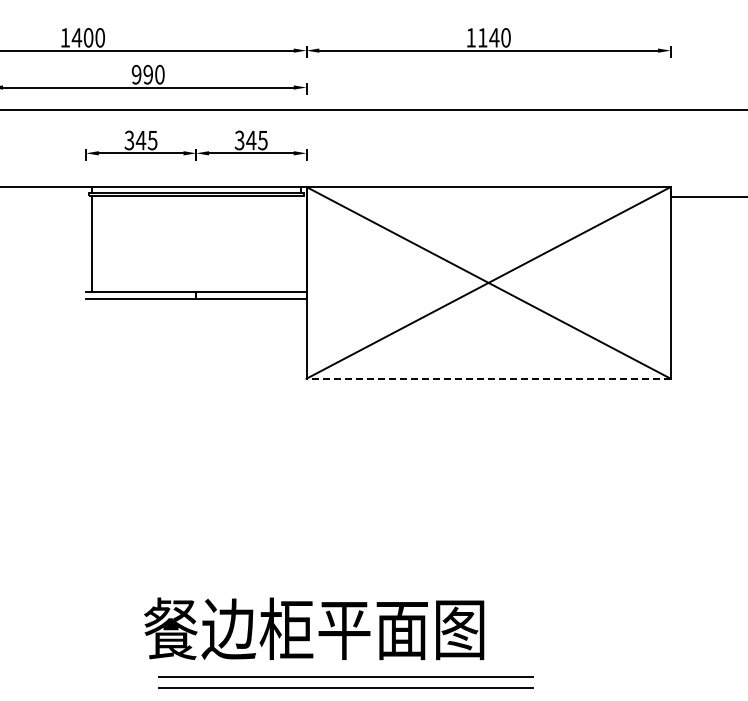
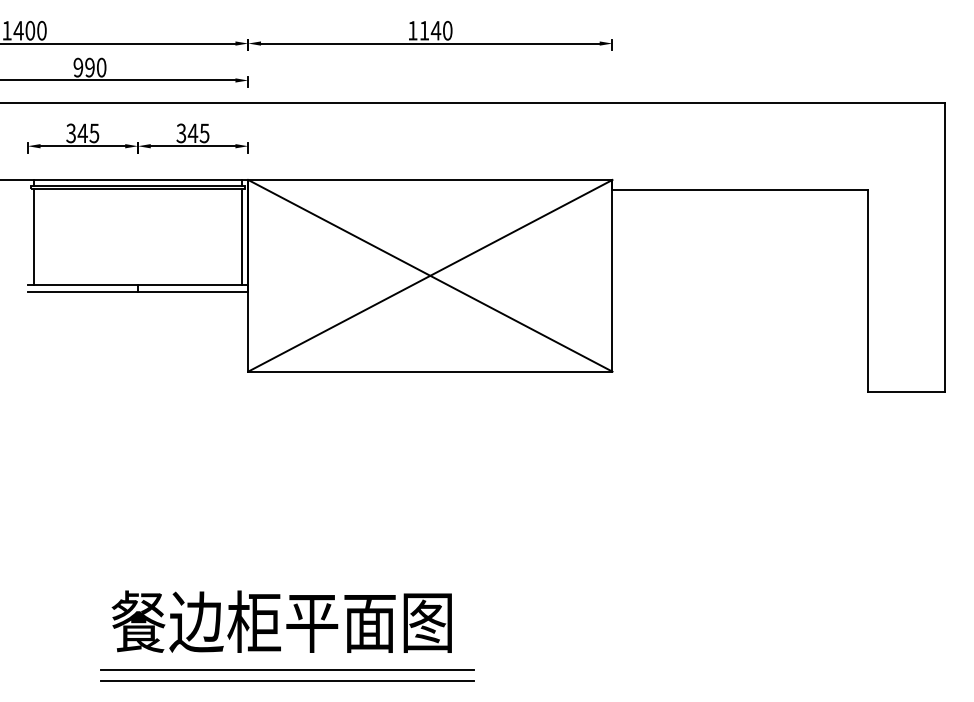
line: (300, 244) -> (242, 237), added
line: (487, 378) -> (429, 371), dashed -> solid
text: (313, 628) -> (281, 621), moved

